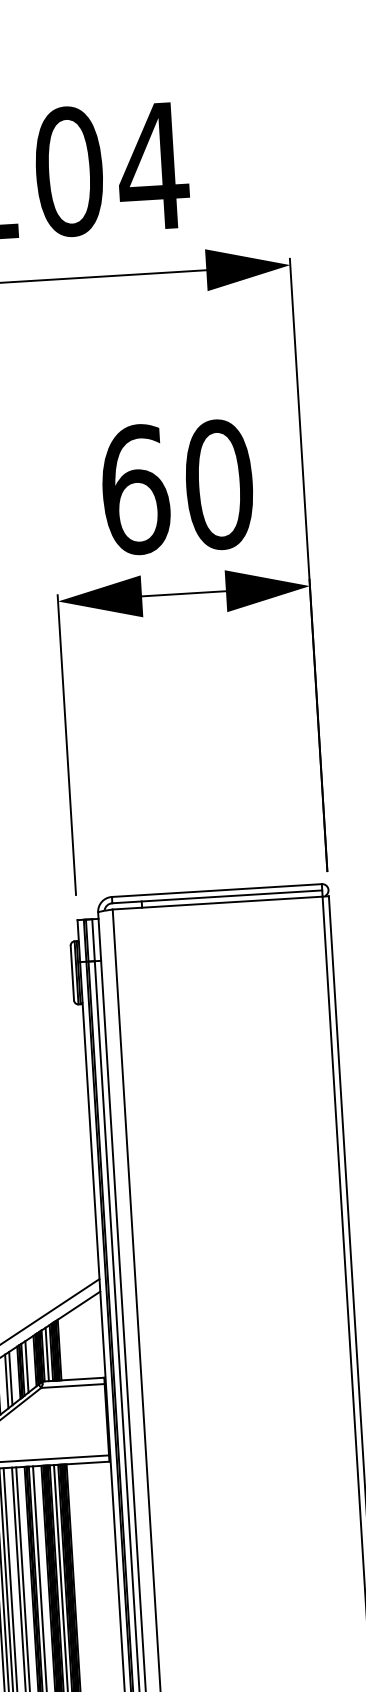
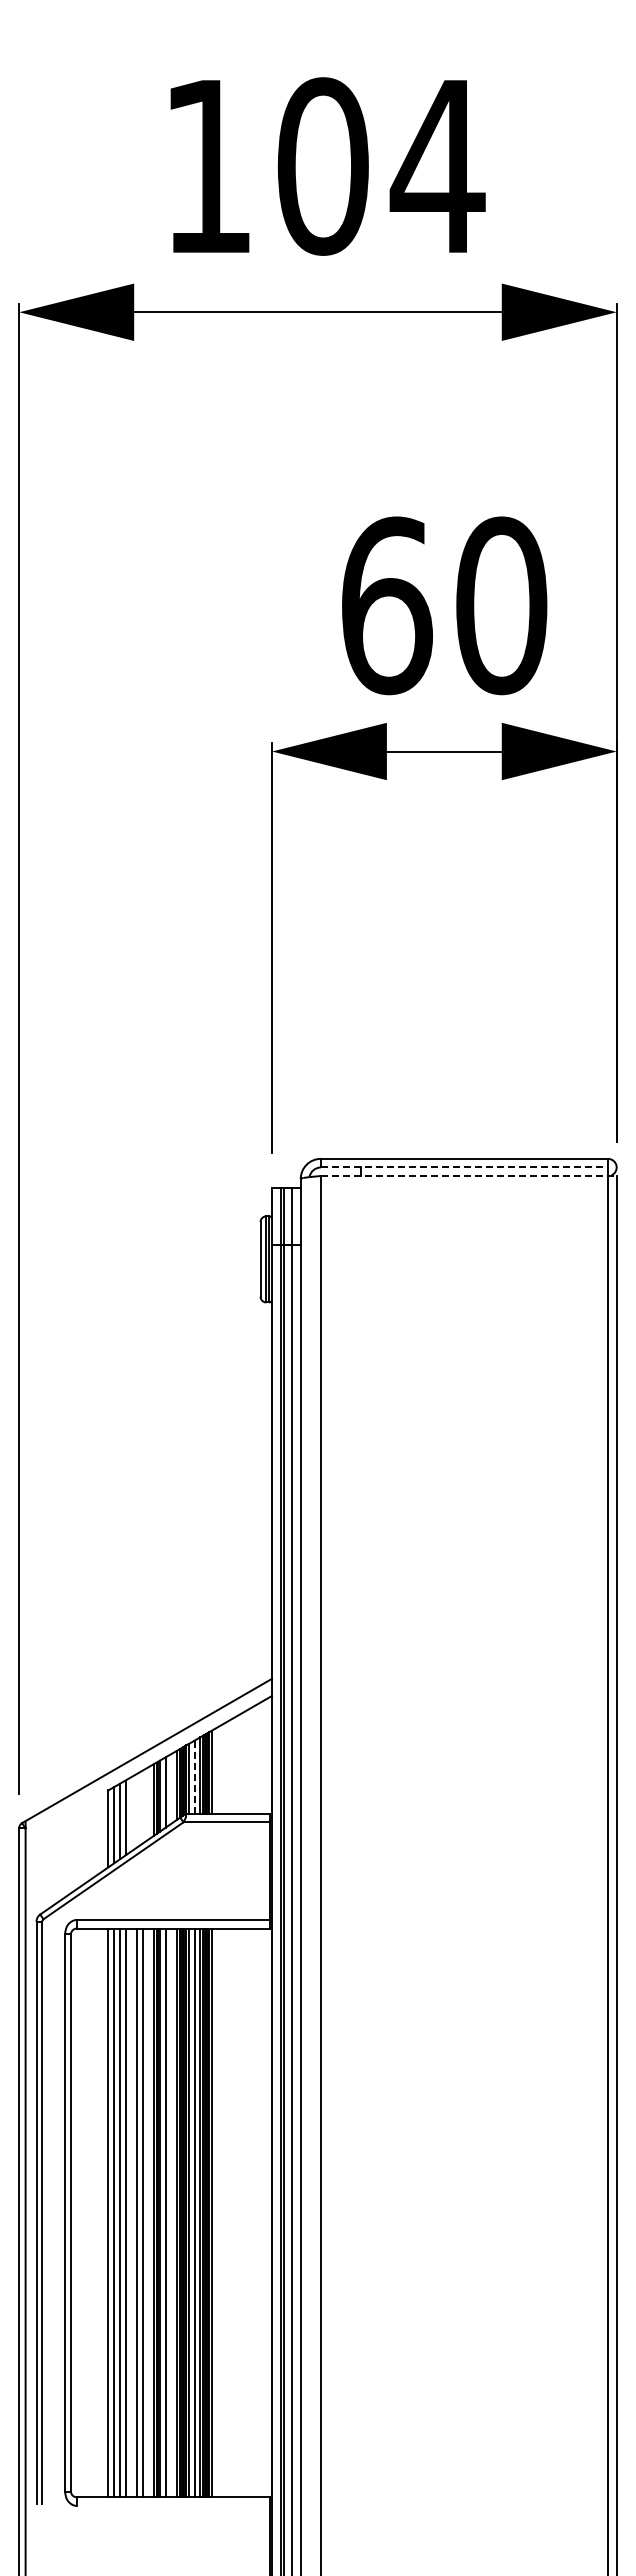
line: (217, 896) -> (464, 1167), solid -> dashed
line: (220, 903) -> (468, 1176), solid -> dashed
line: (47, 1354) -> (194, 1777), solid -> dashed
line: (10, 1378) -> (142, 1806), removed
line: (7, 1381) -> (137, 1810), removed

